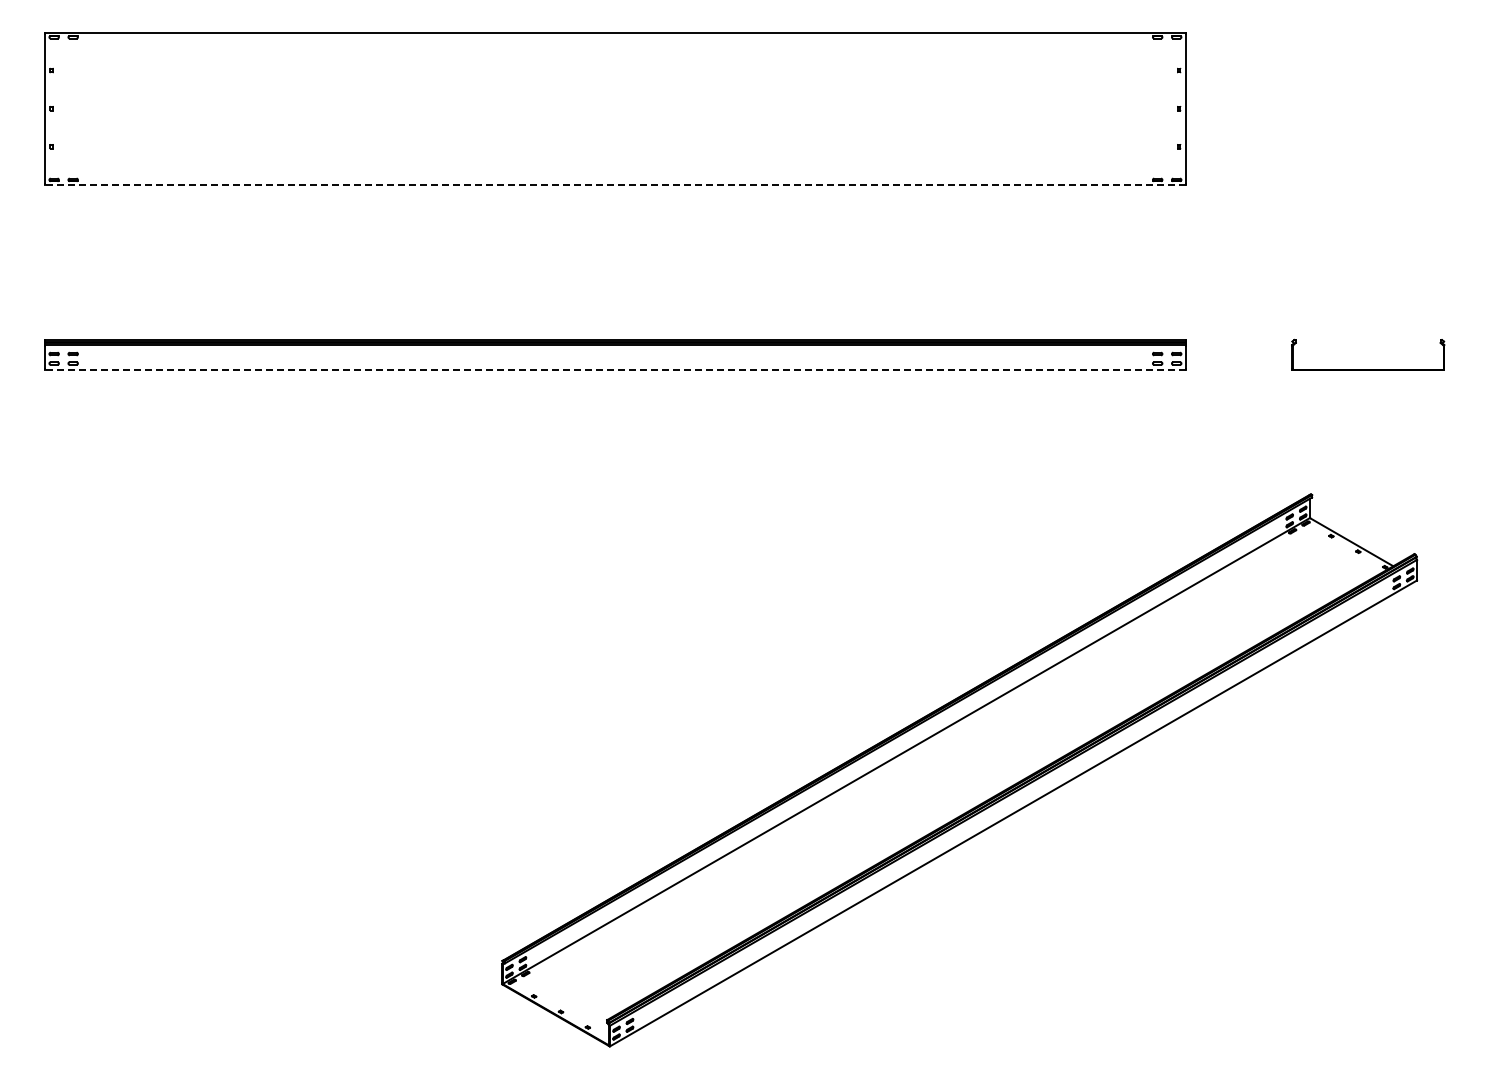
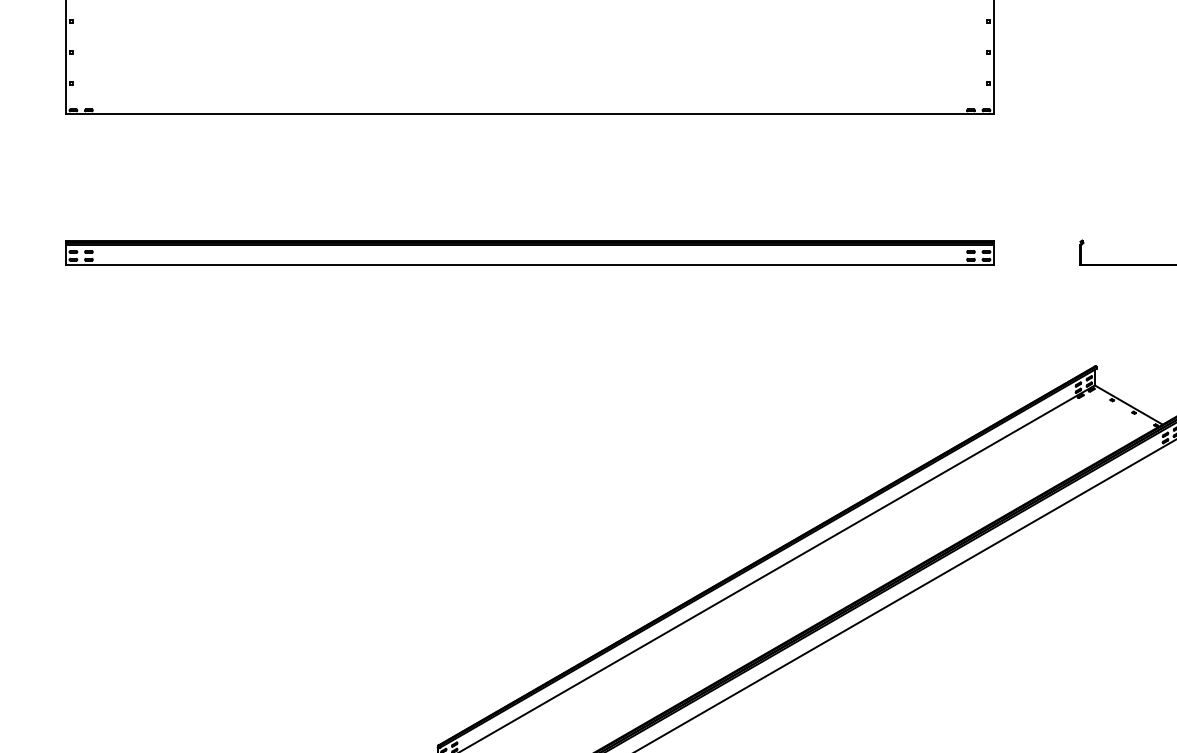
line: (615, 184) -> (530, 114), dashed -> solid
line: (615, 370) -> (530, 265), dashed -> solid

